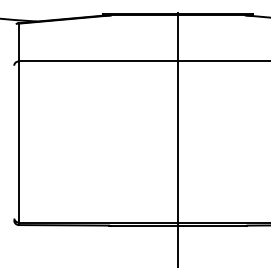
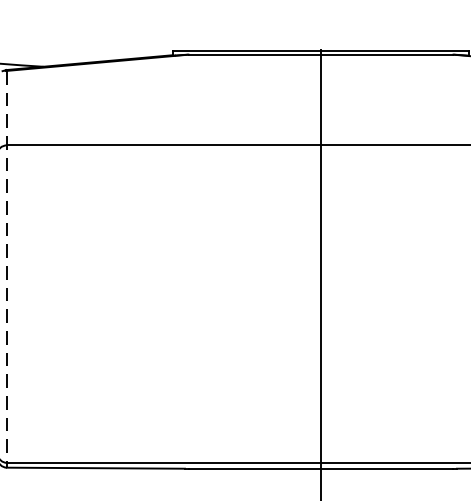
line: (18, 124) -> (6, 269), solid -> dashed

